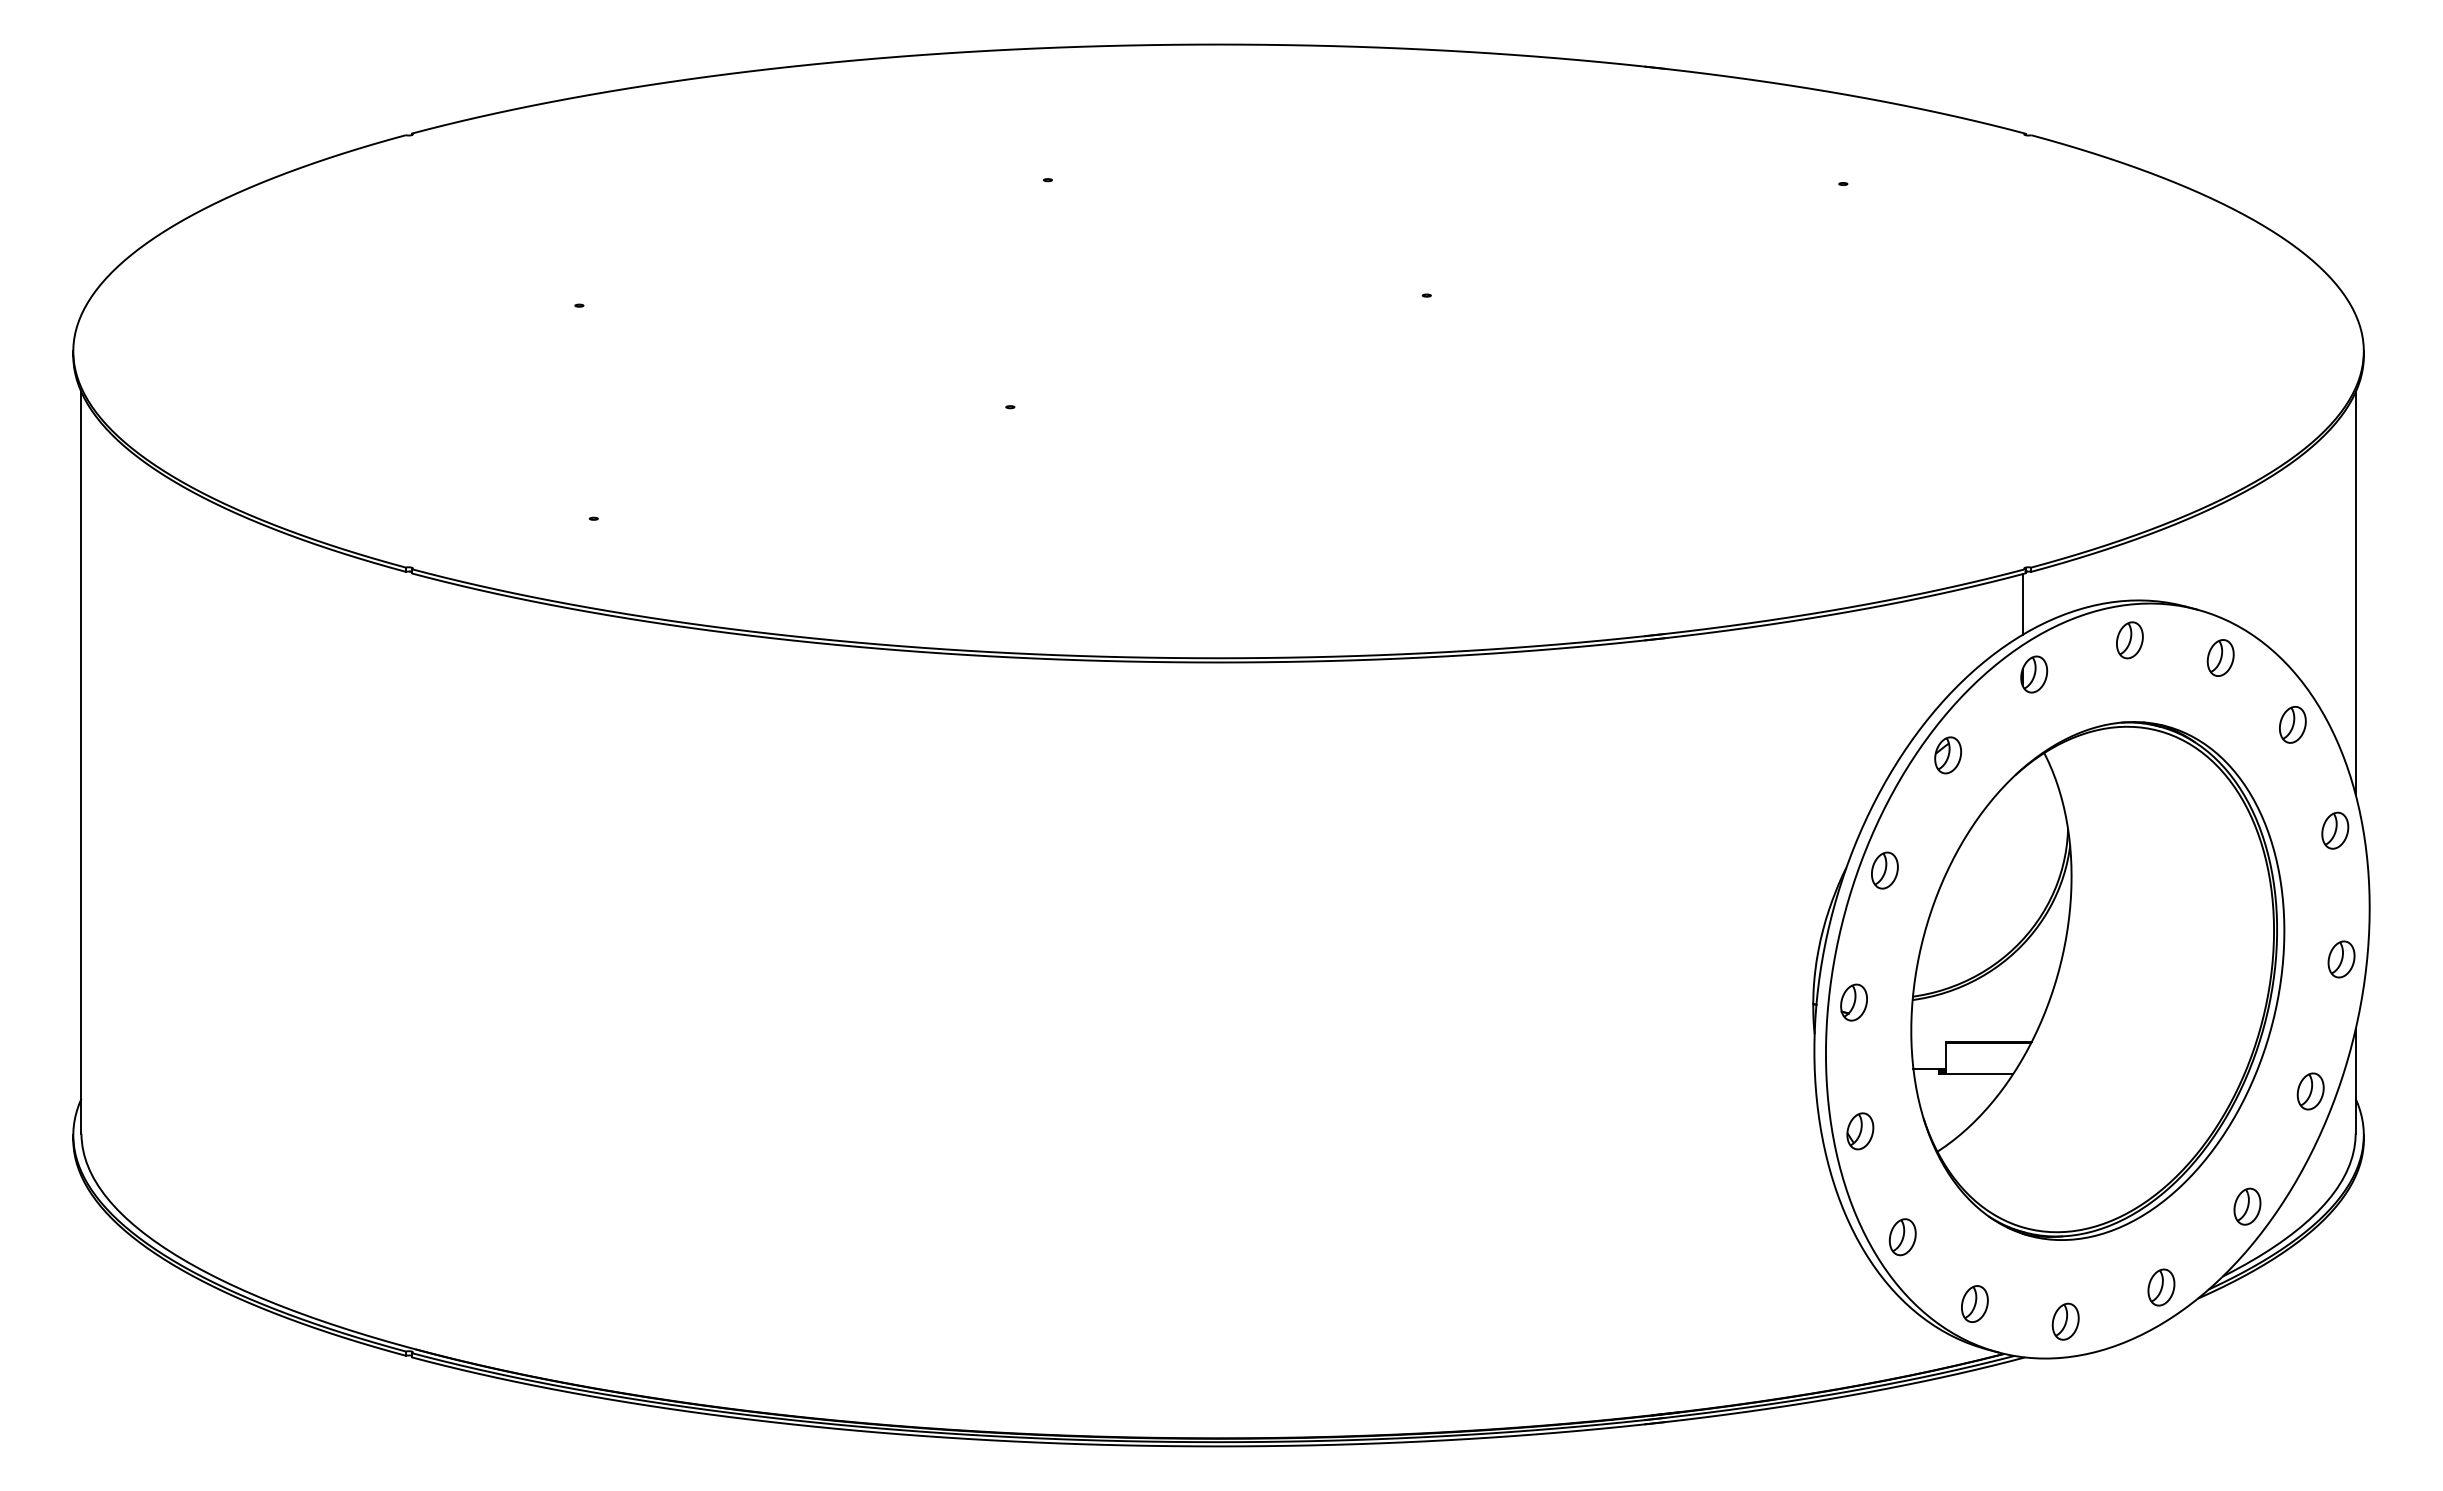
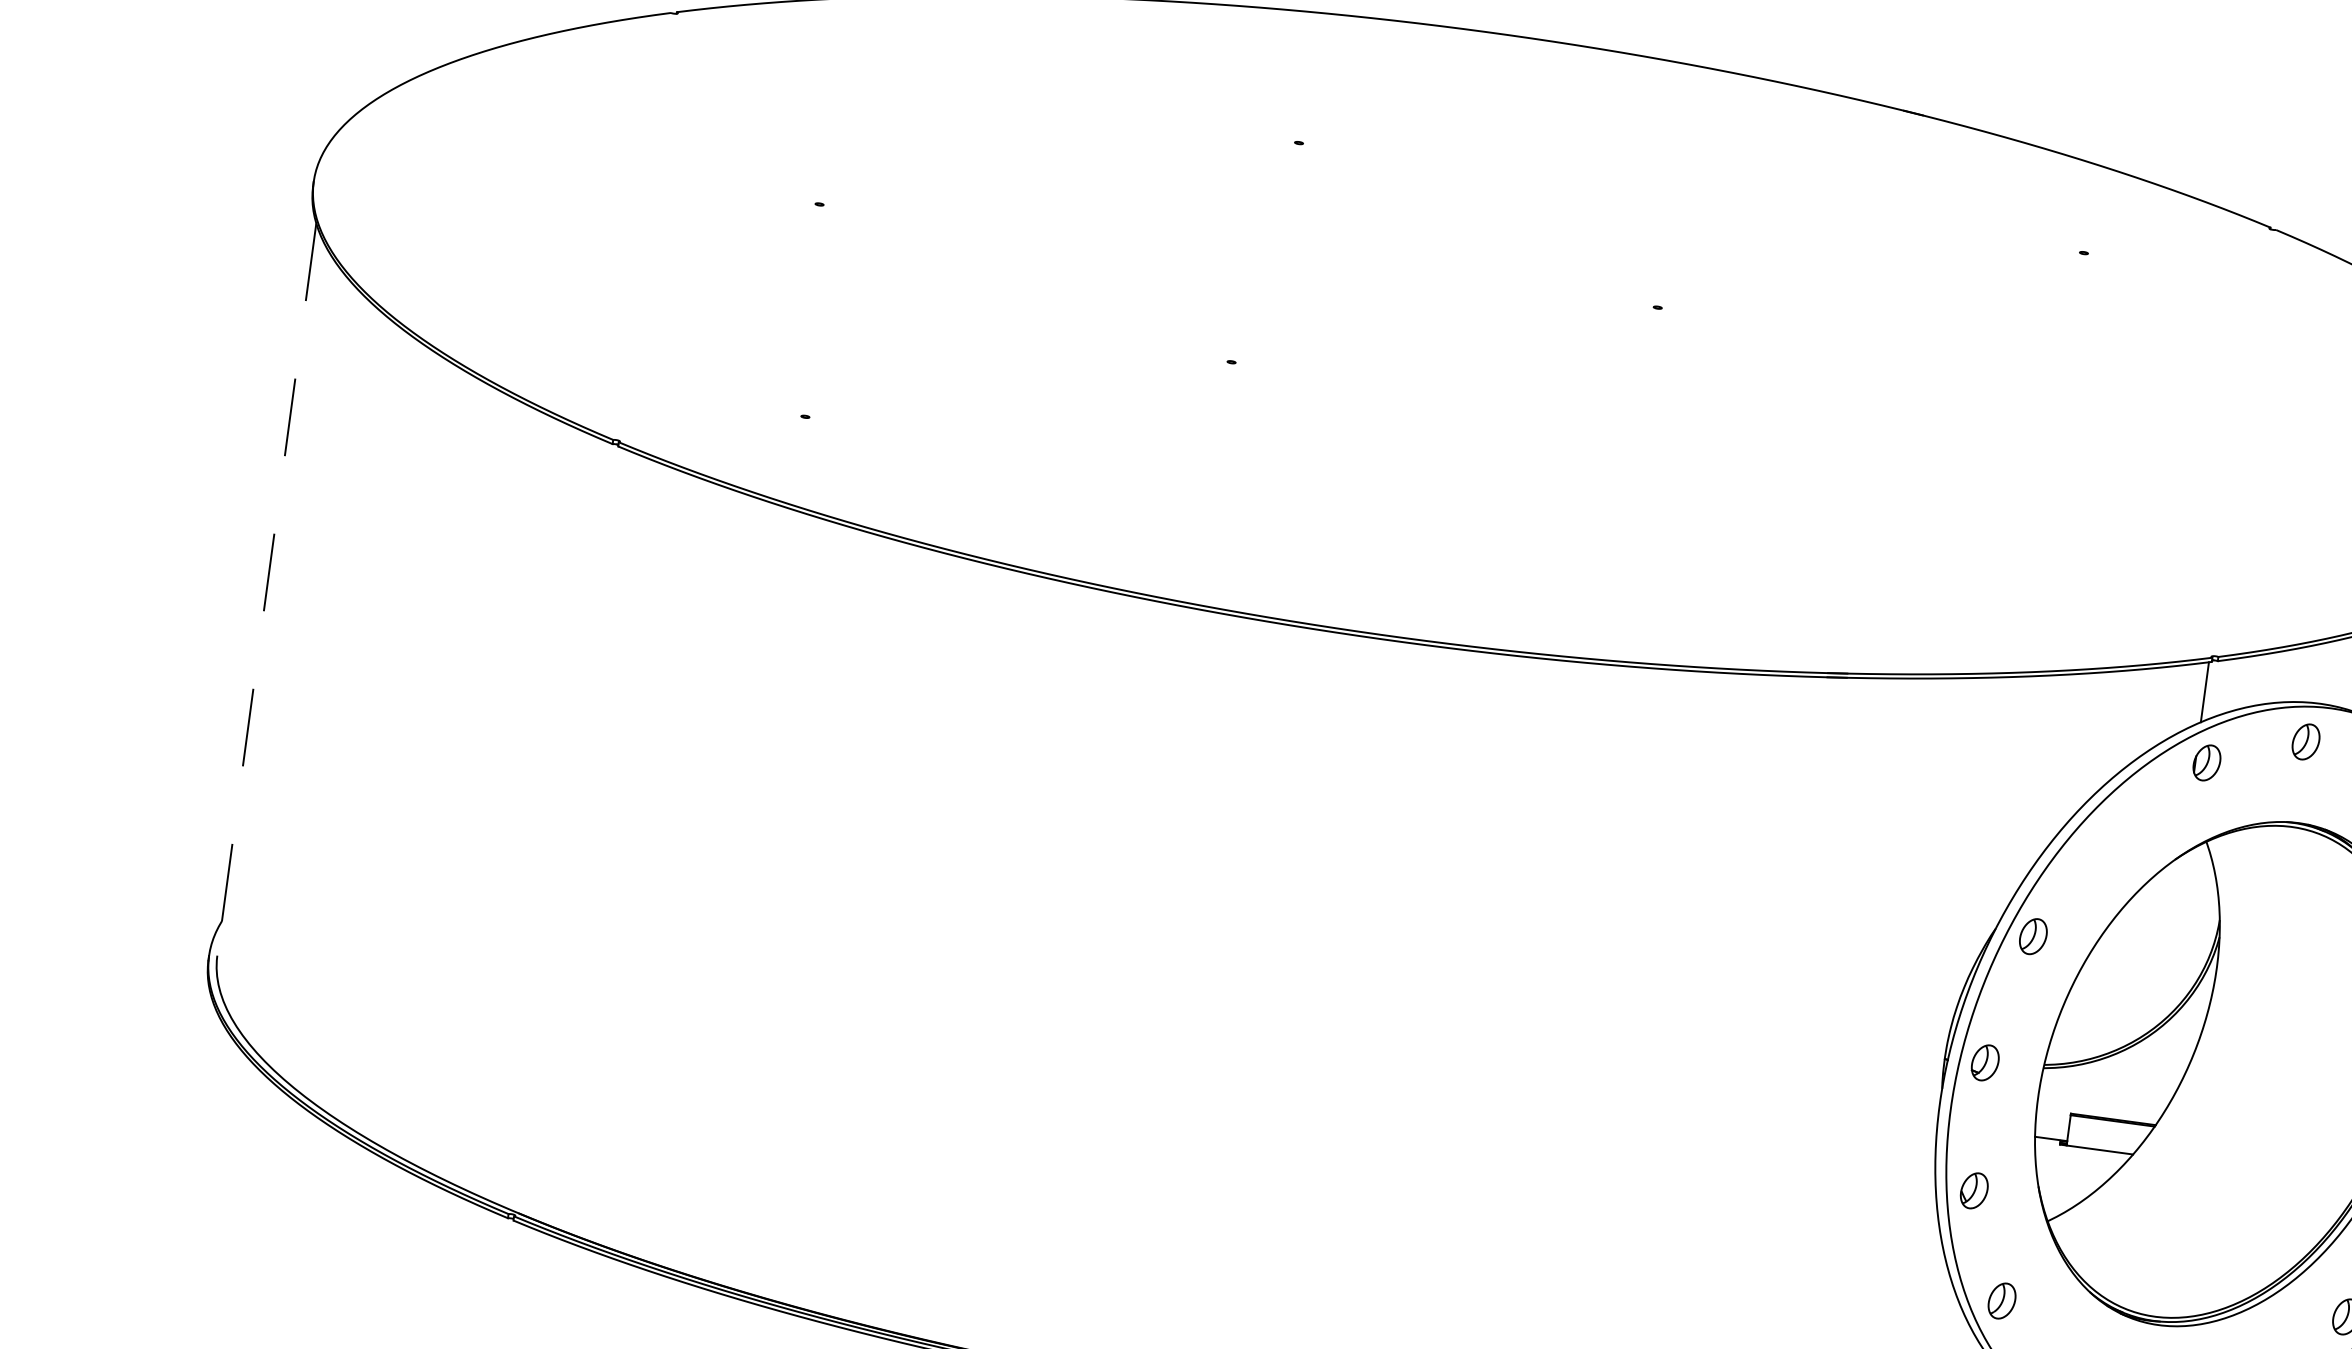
part: (1947, 755) -> (2110, 831), removed
line: (81, 762) -> (266, 589), solid -> dashed

